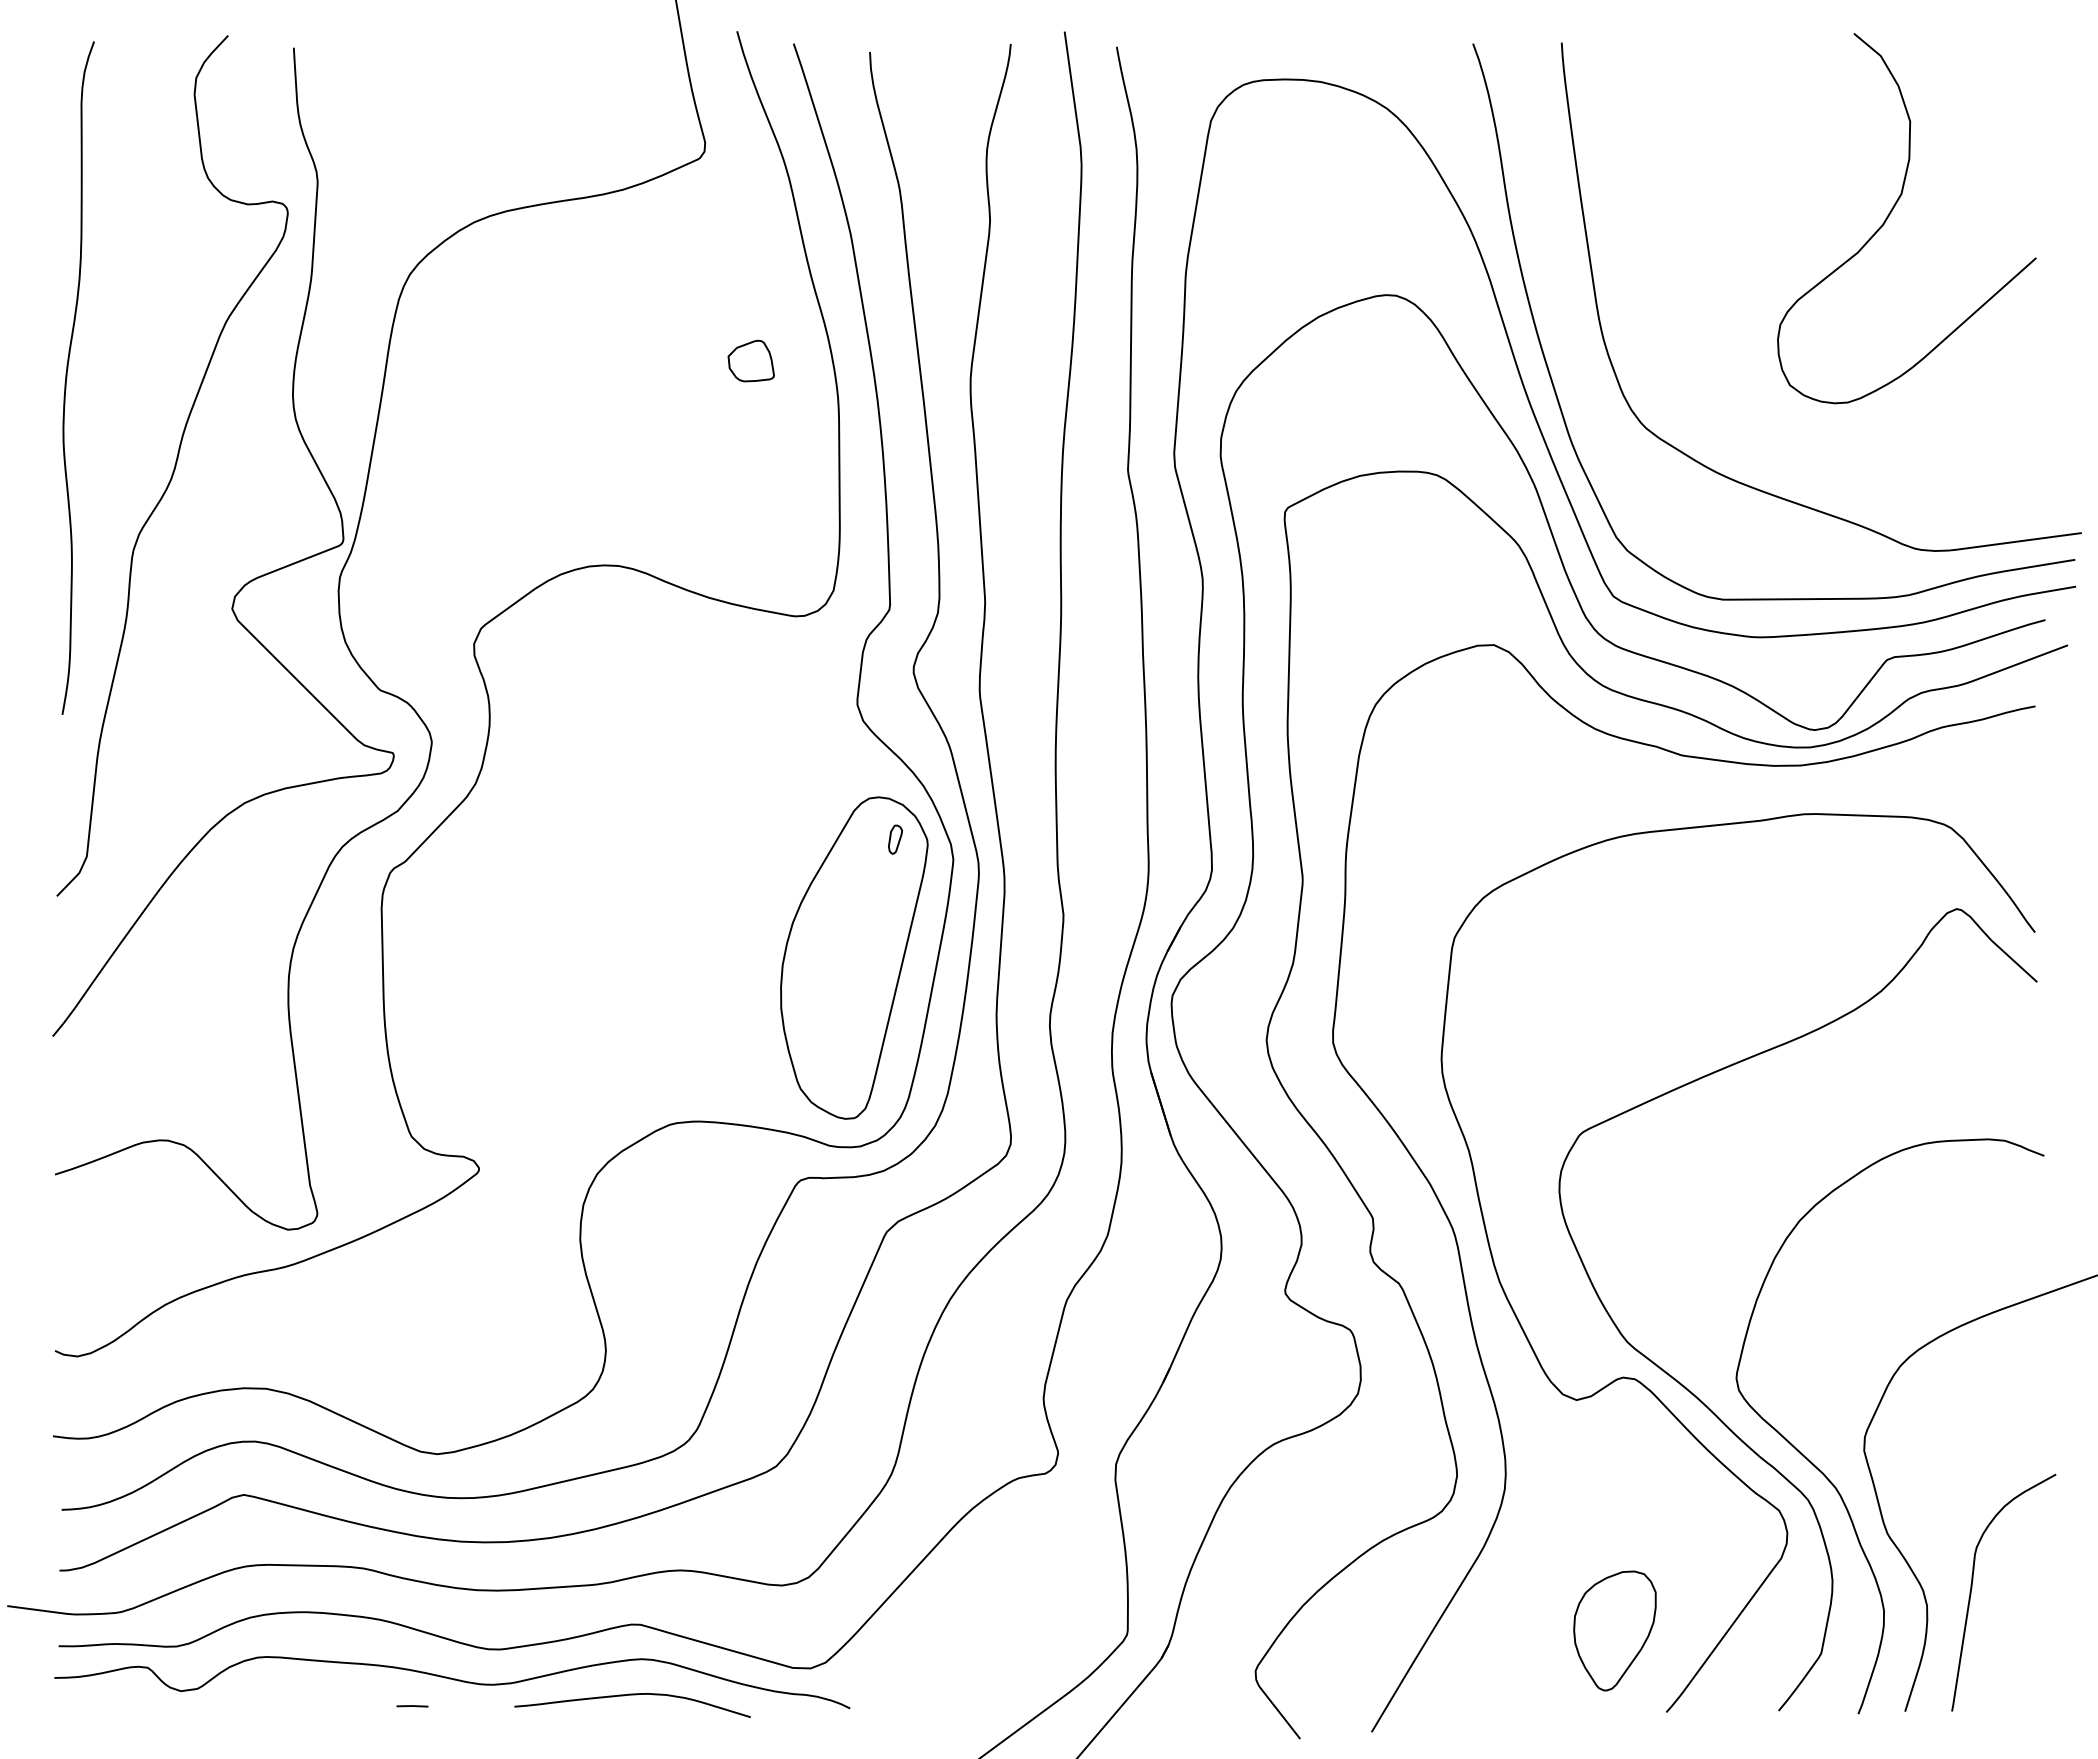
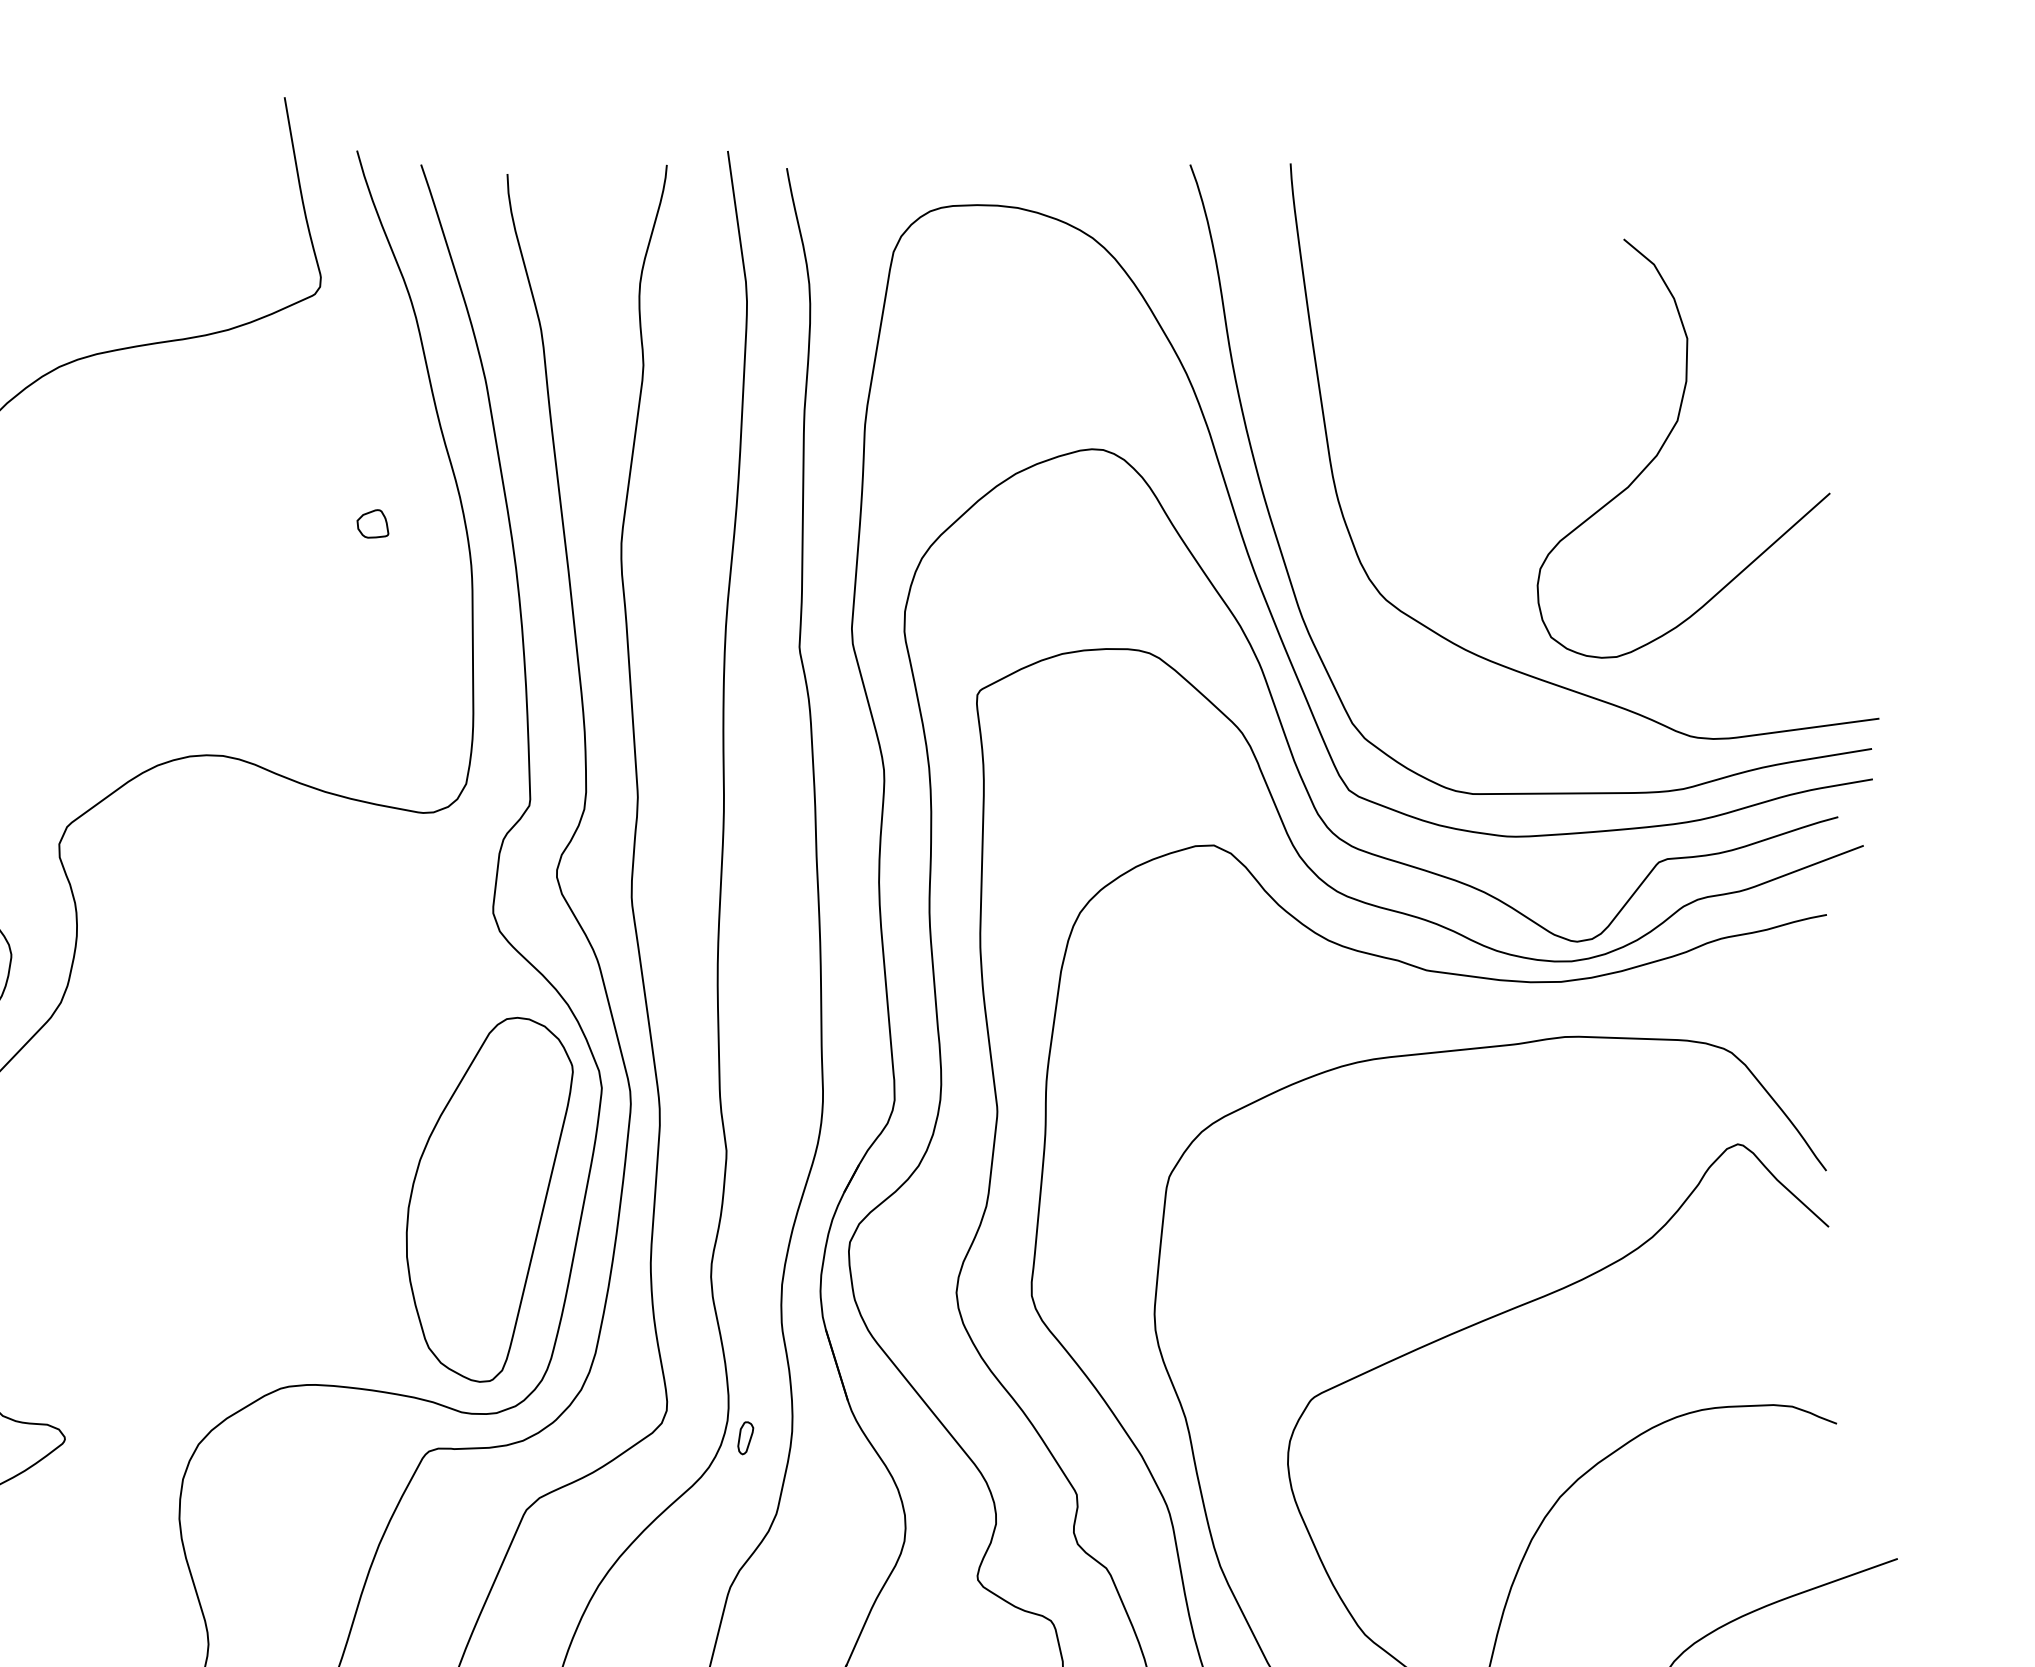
curve: (1892, 211) -> (1667, 440), moved
part: (750, 360) -> (372, 523), size x0.6
part: (895, 839) -> (745, 1438), moved

